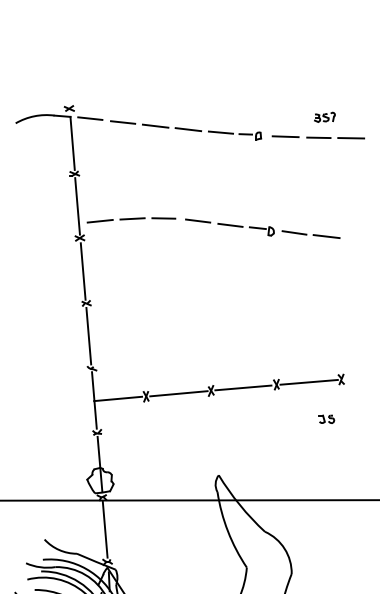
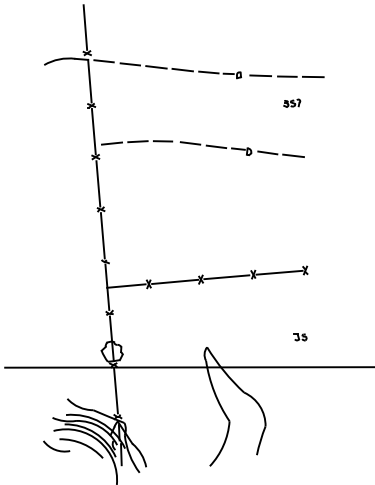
line: (67, 76) -> (85, 27), added
part: (325, 116) -> (292, 102), moved
part: (326, 419) -> (300, 337), moved

